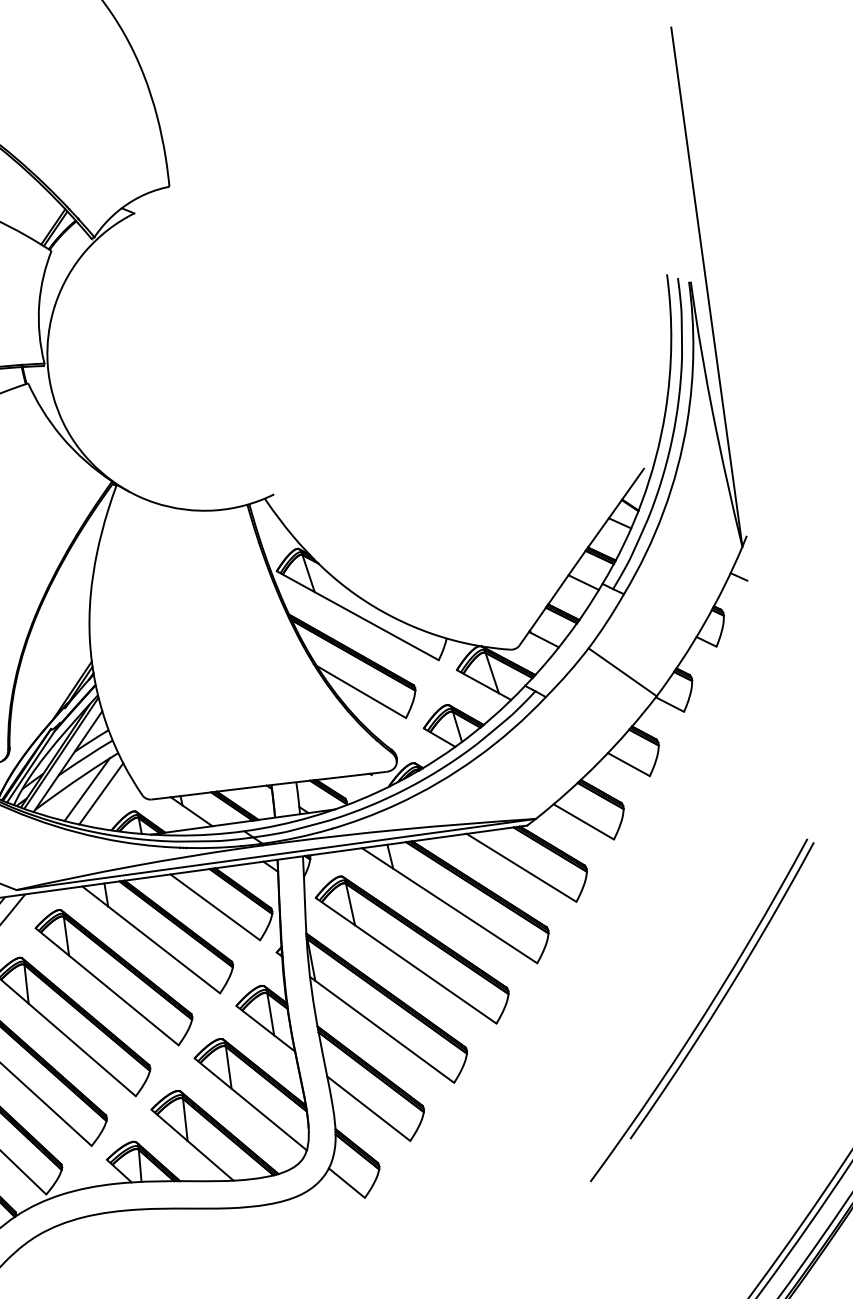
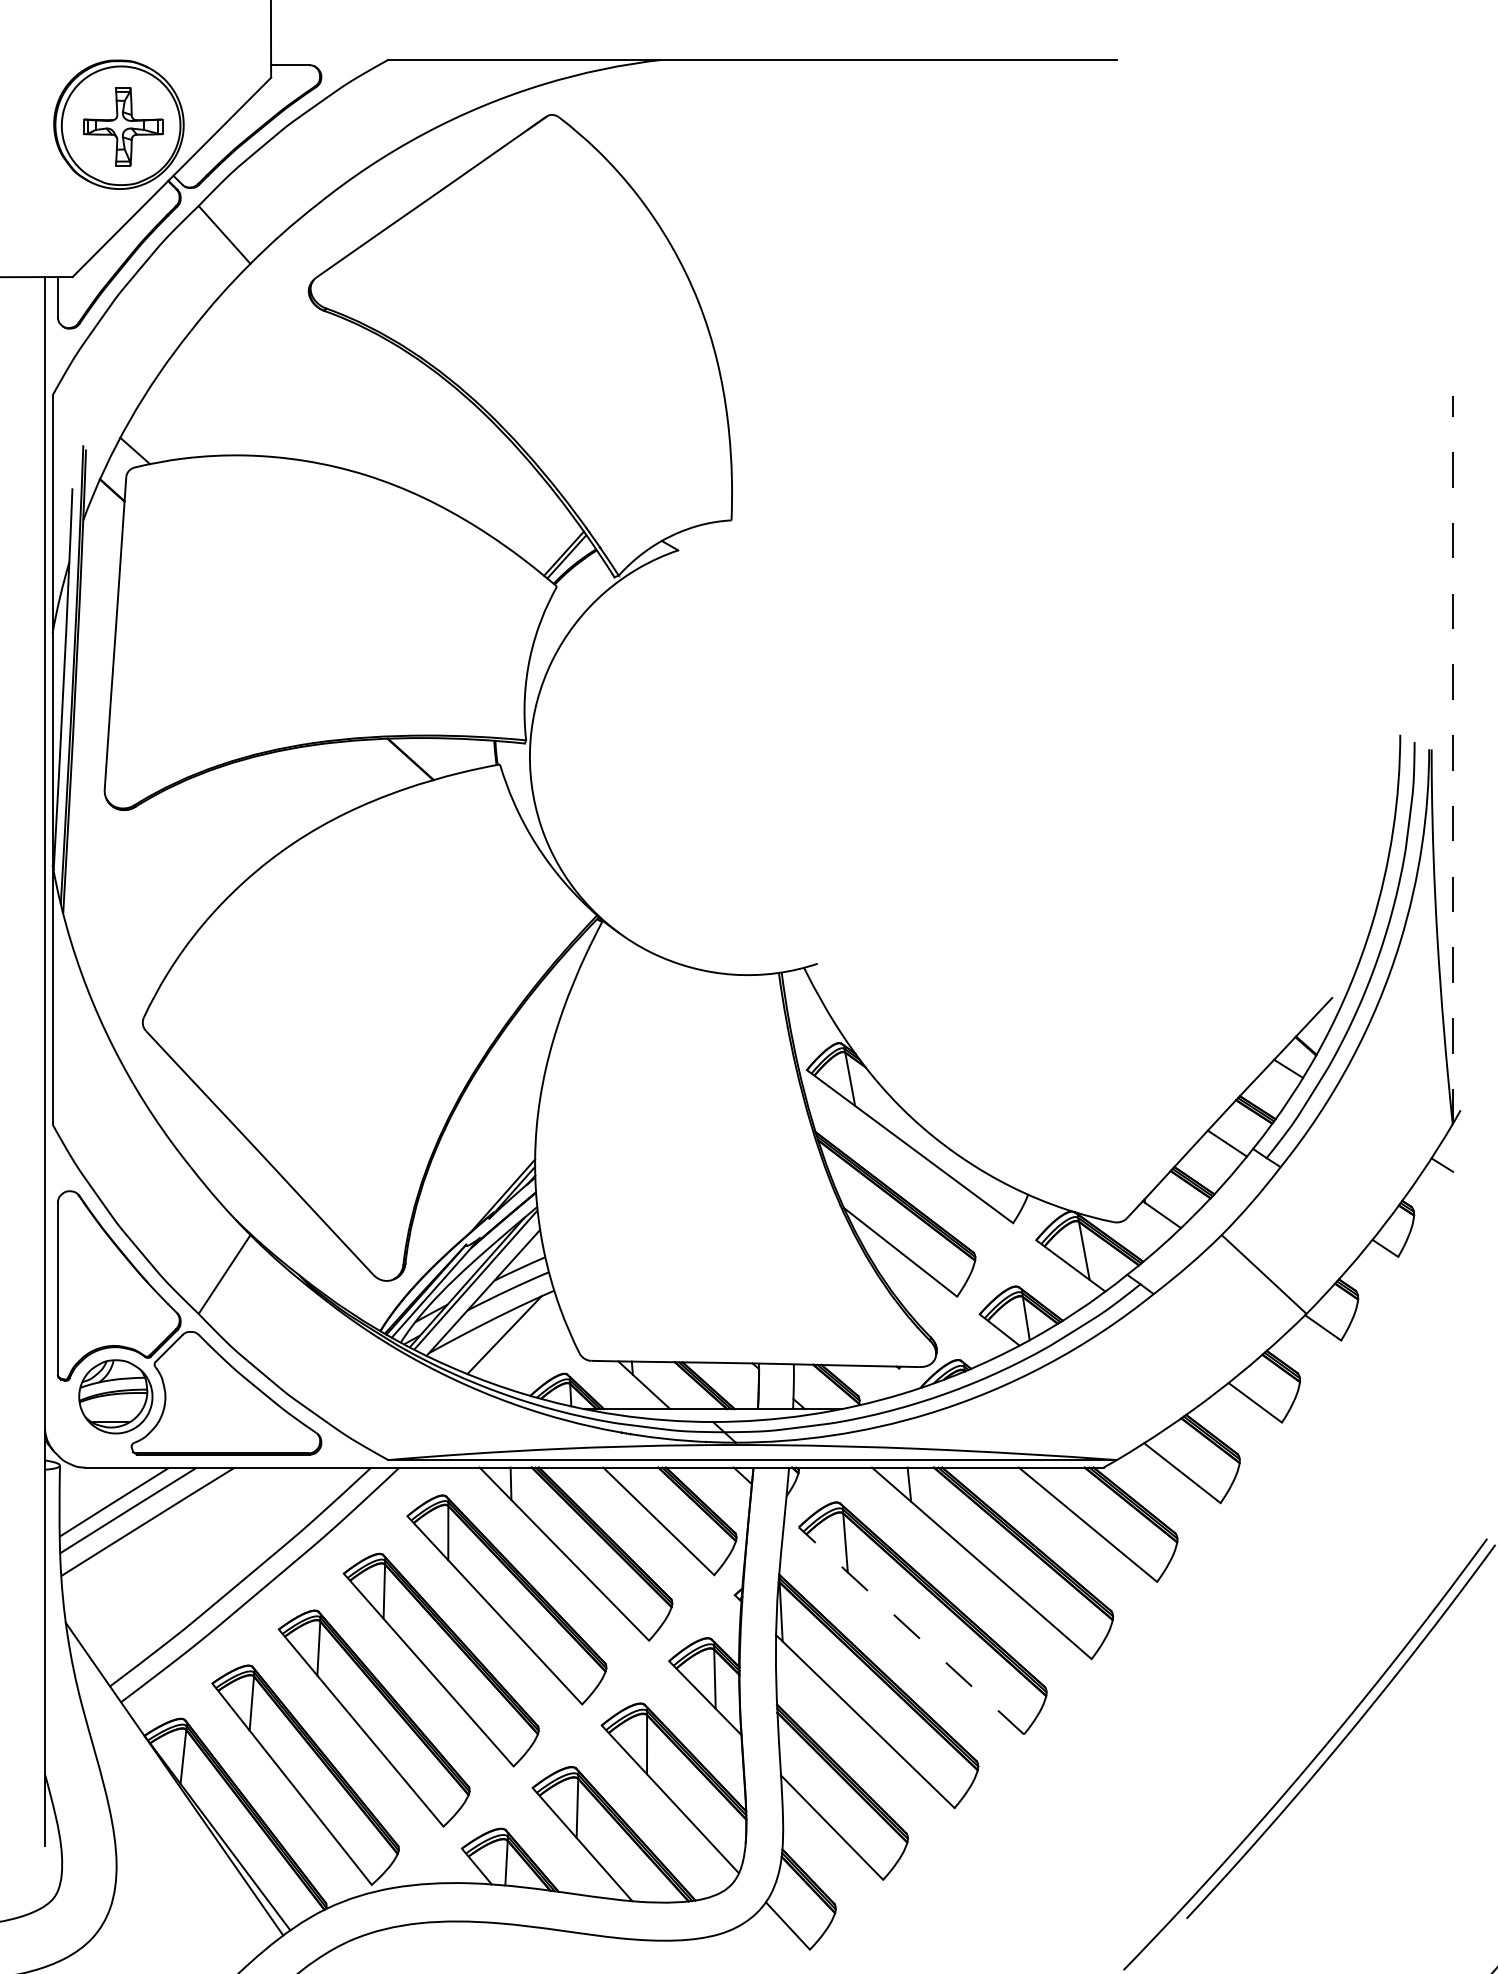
line: (706, 286) -> (1452, 759), solid -> dashed
line: (101, 793) -> (523, 1343), removed
line: (406, 960) -> (911, 1630), solid -> dashed

